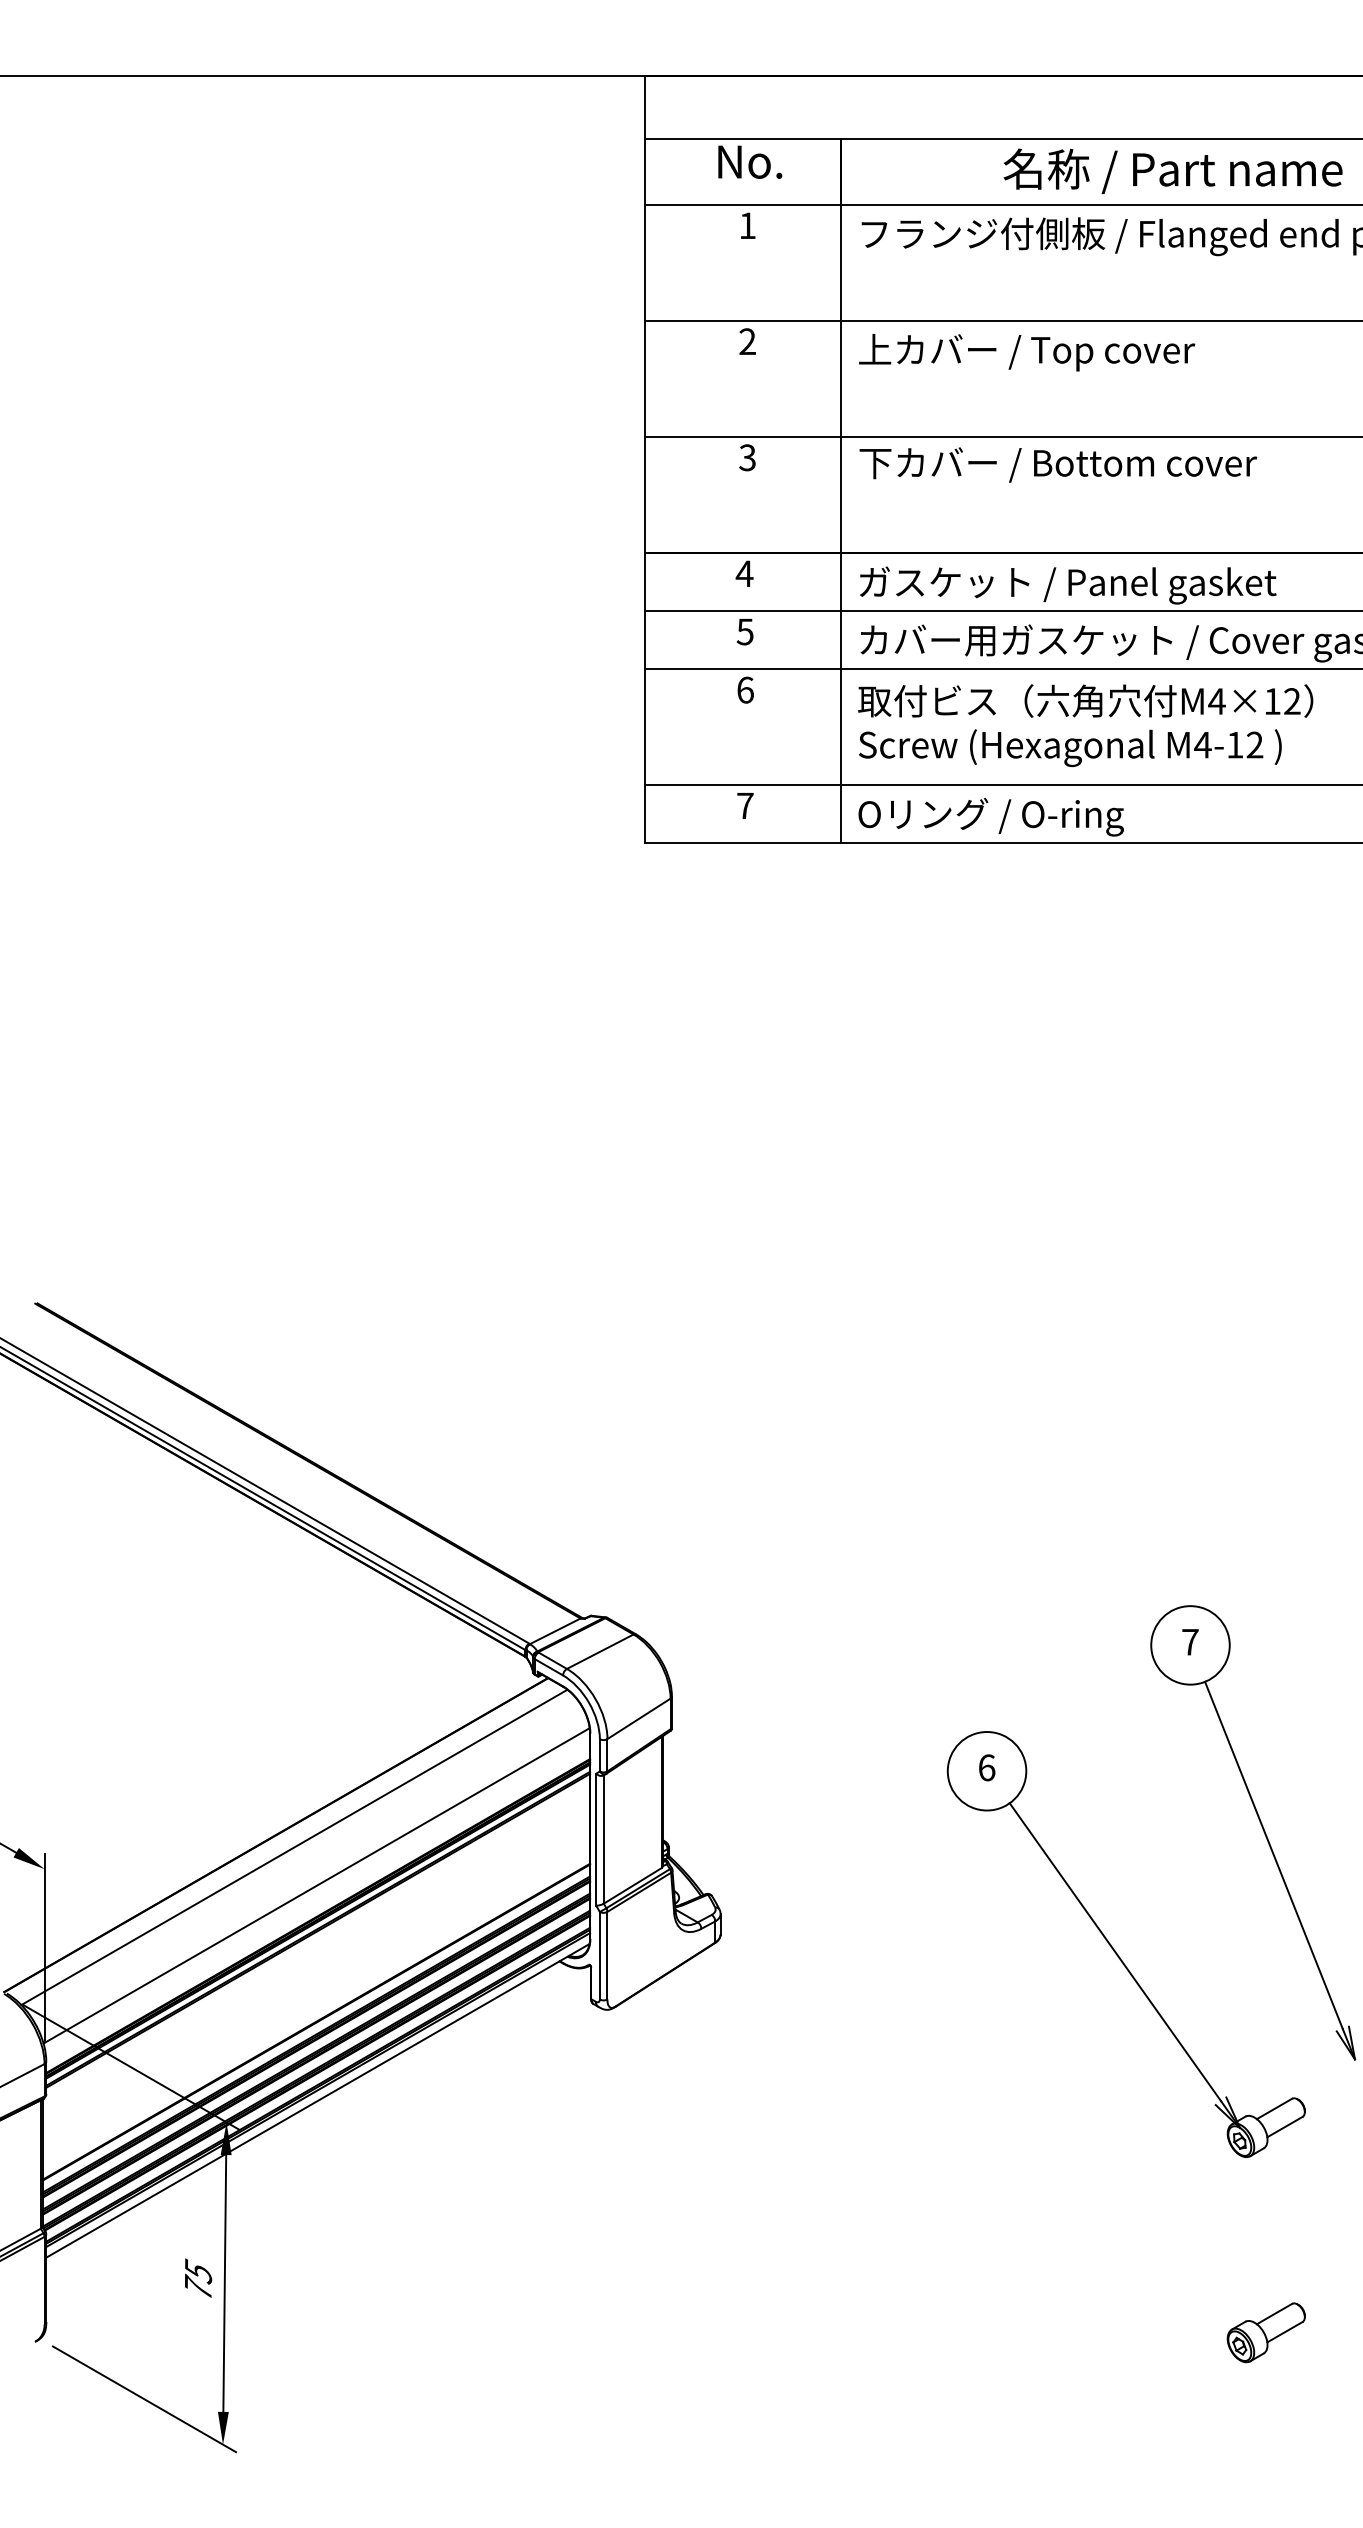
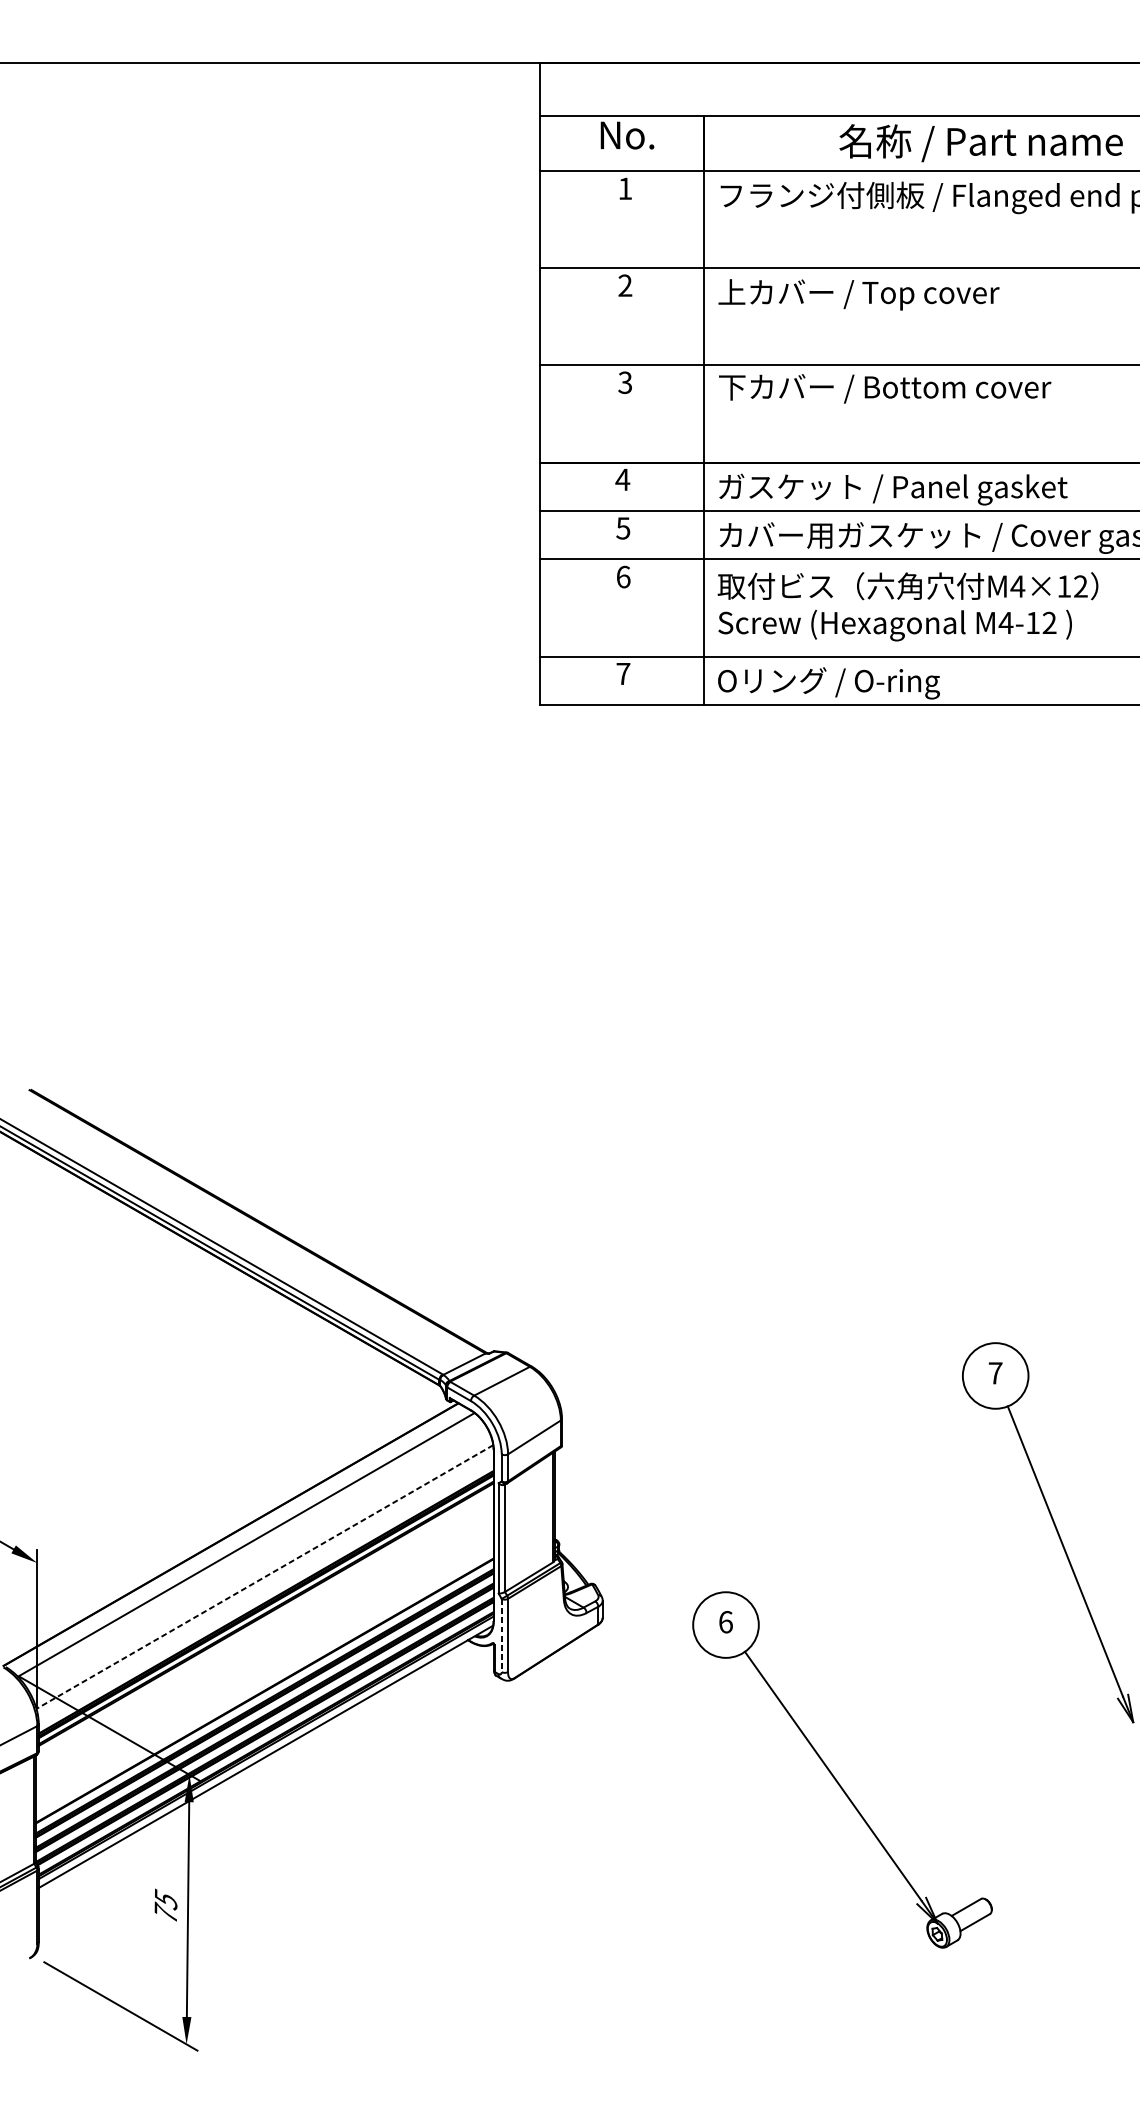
line: (316, 1886) -> (264, 1577), solid -> dashed
part: (1116, 1951) -> (834, 1775), moved
line: (599, 1955) -> (501, 1635), solid -> dashed
part: (1265, 2332) -> (1058, 1950), removed

